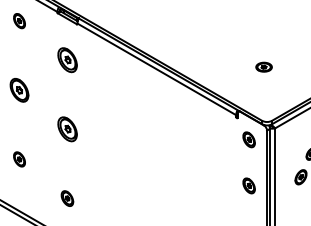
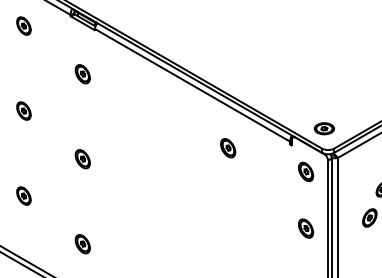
part: (67, 60) -> (82, 74), size x0.62
part: (263, 67) -> (323, 128), moved
part: (19, 89) -> (23, 110), size x0.62
part: (186, 120) -> (228, 148), added
part: (67, 129) -> (82, 159), size x0.62

